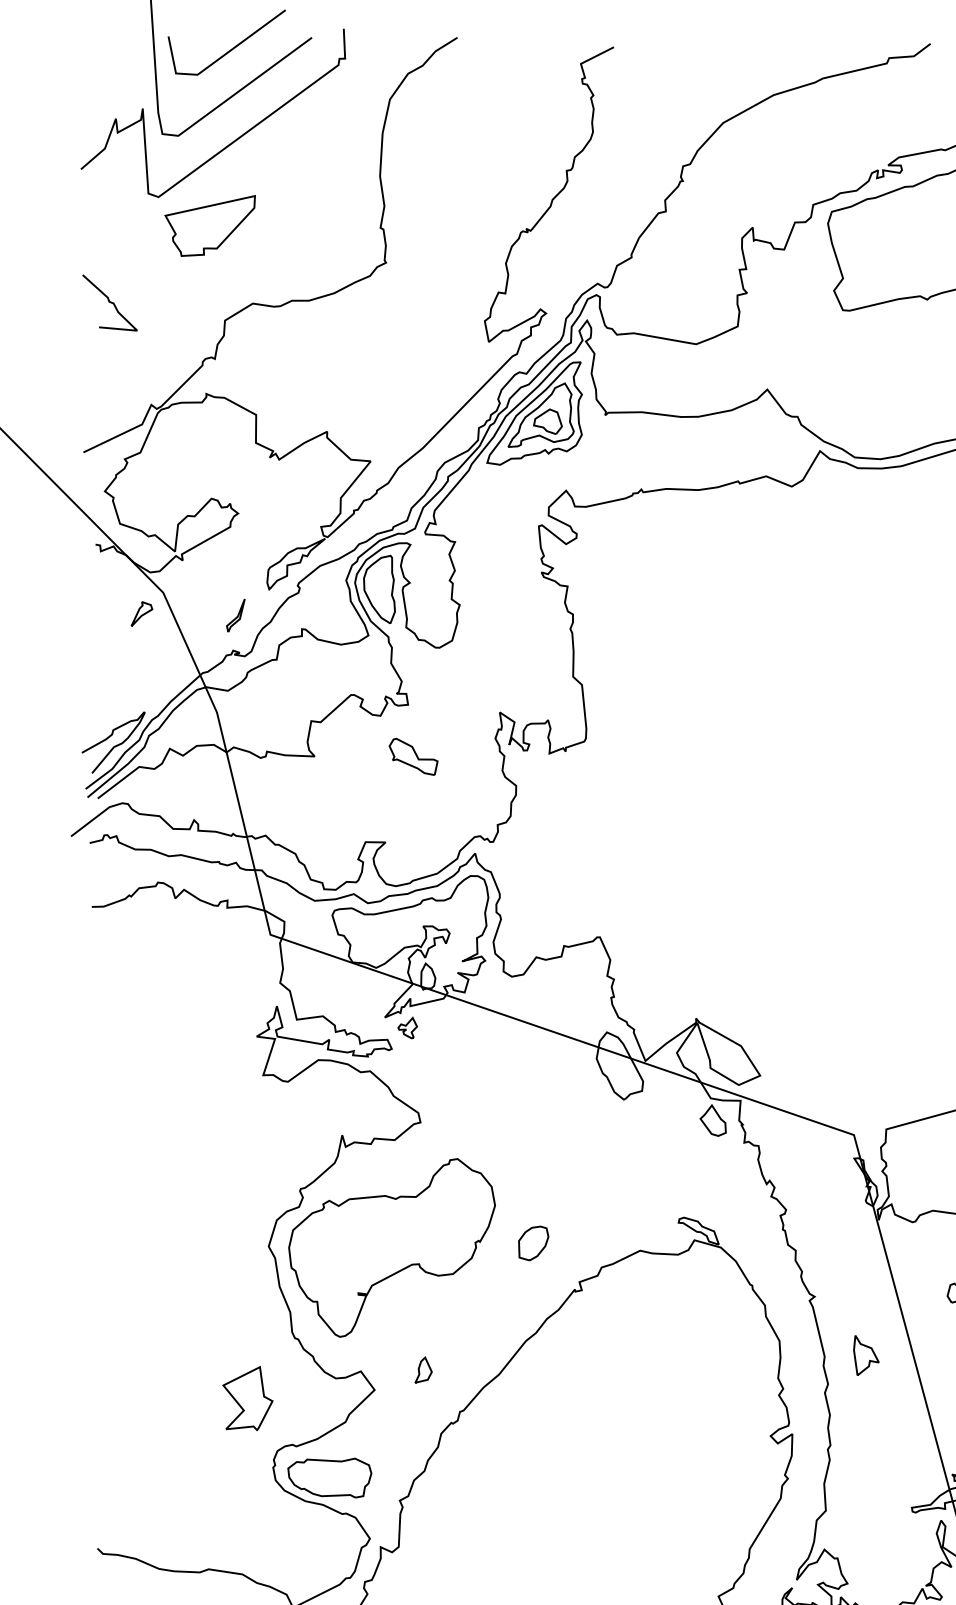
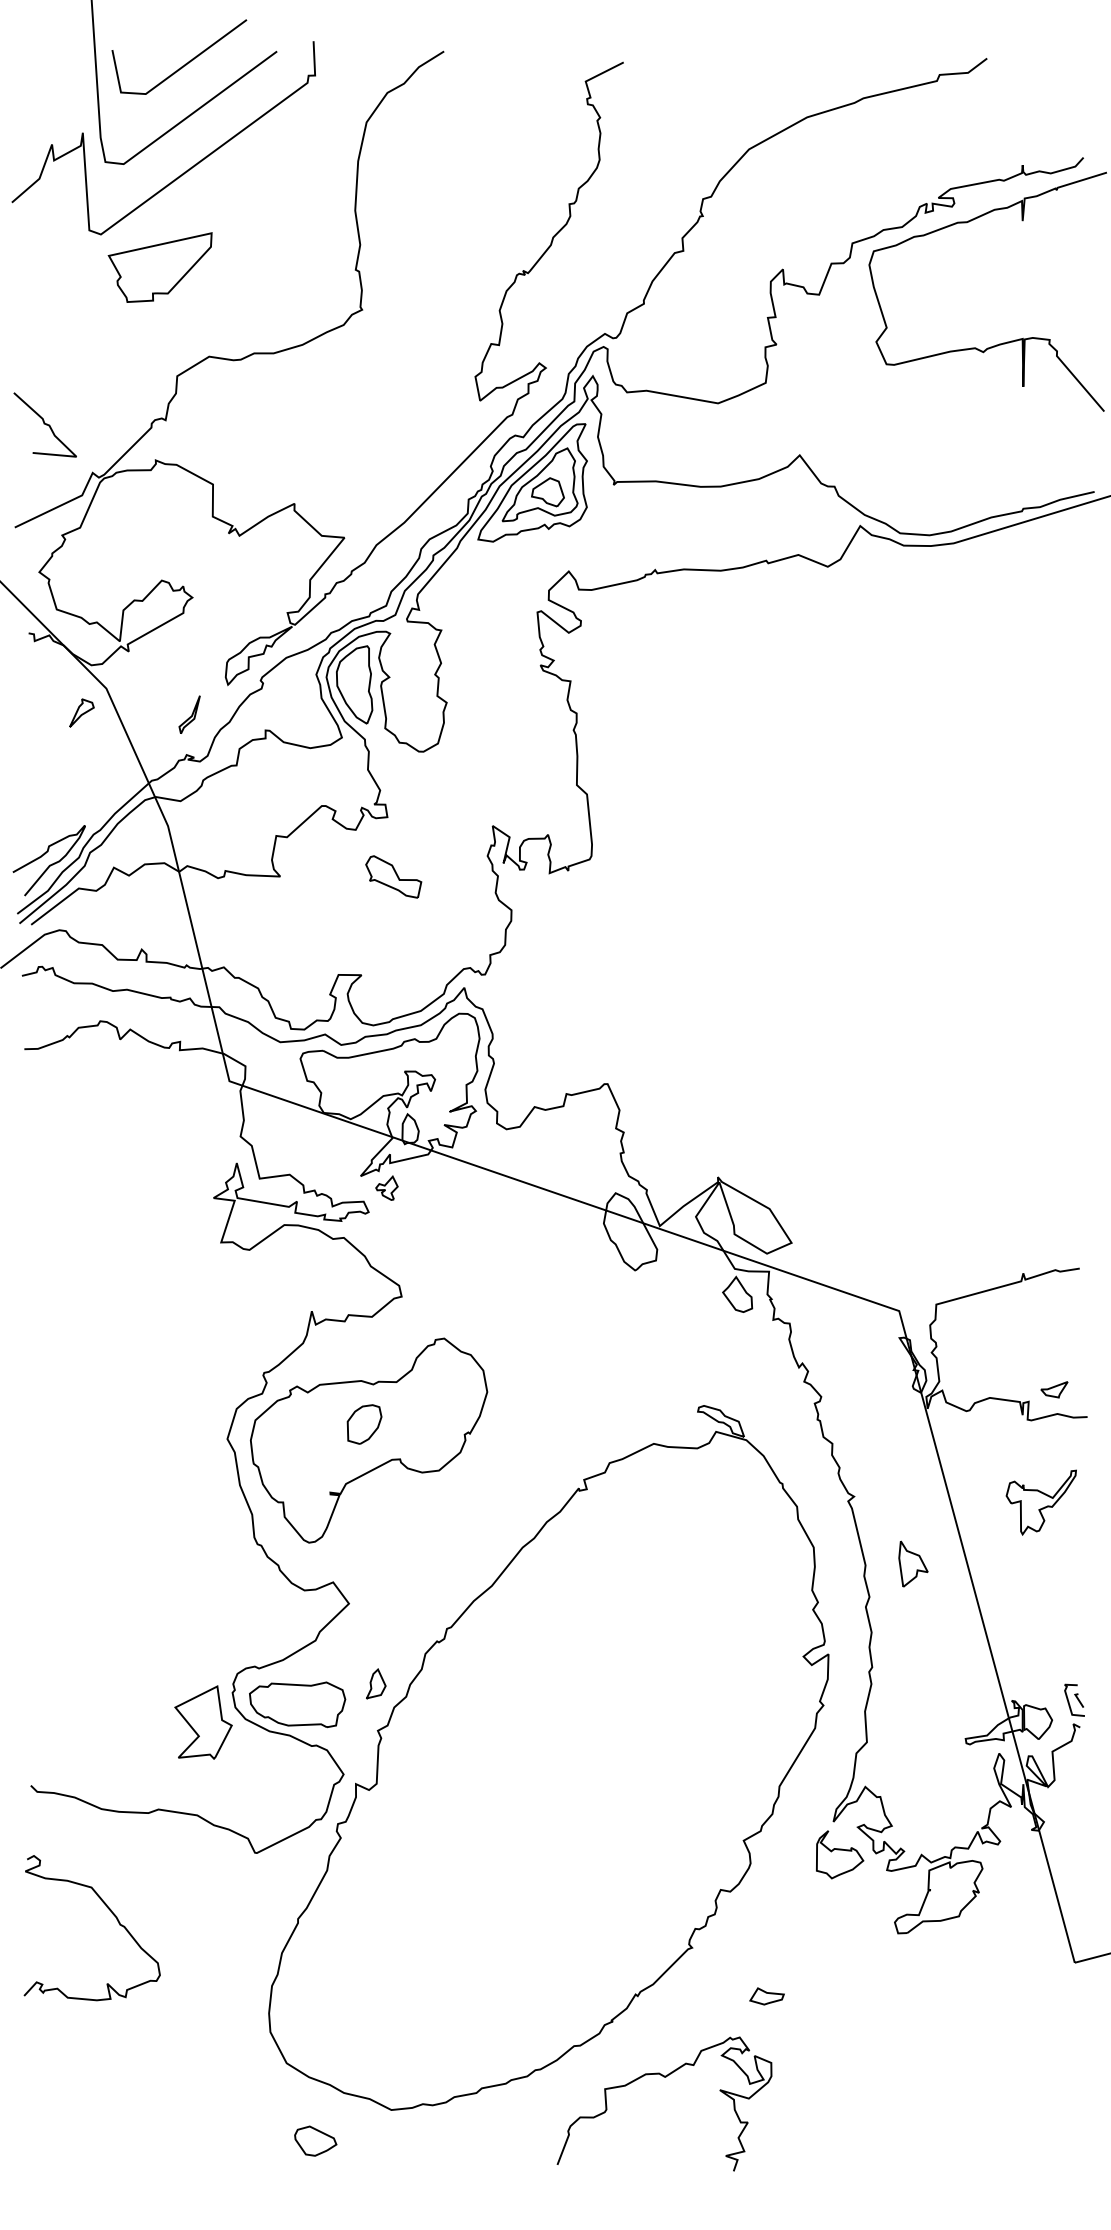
curve: (109, 302) -> (44, 424), moved
part: (533, 1243) -> (364, 1424), moved
part: (423, 1369) -> (376, 1683), moved
part: (247, 1398) -> (203, 1722), moved

